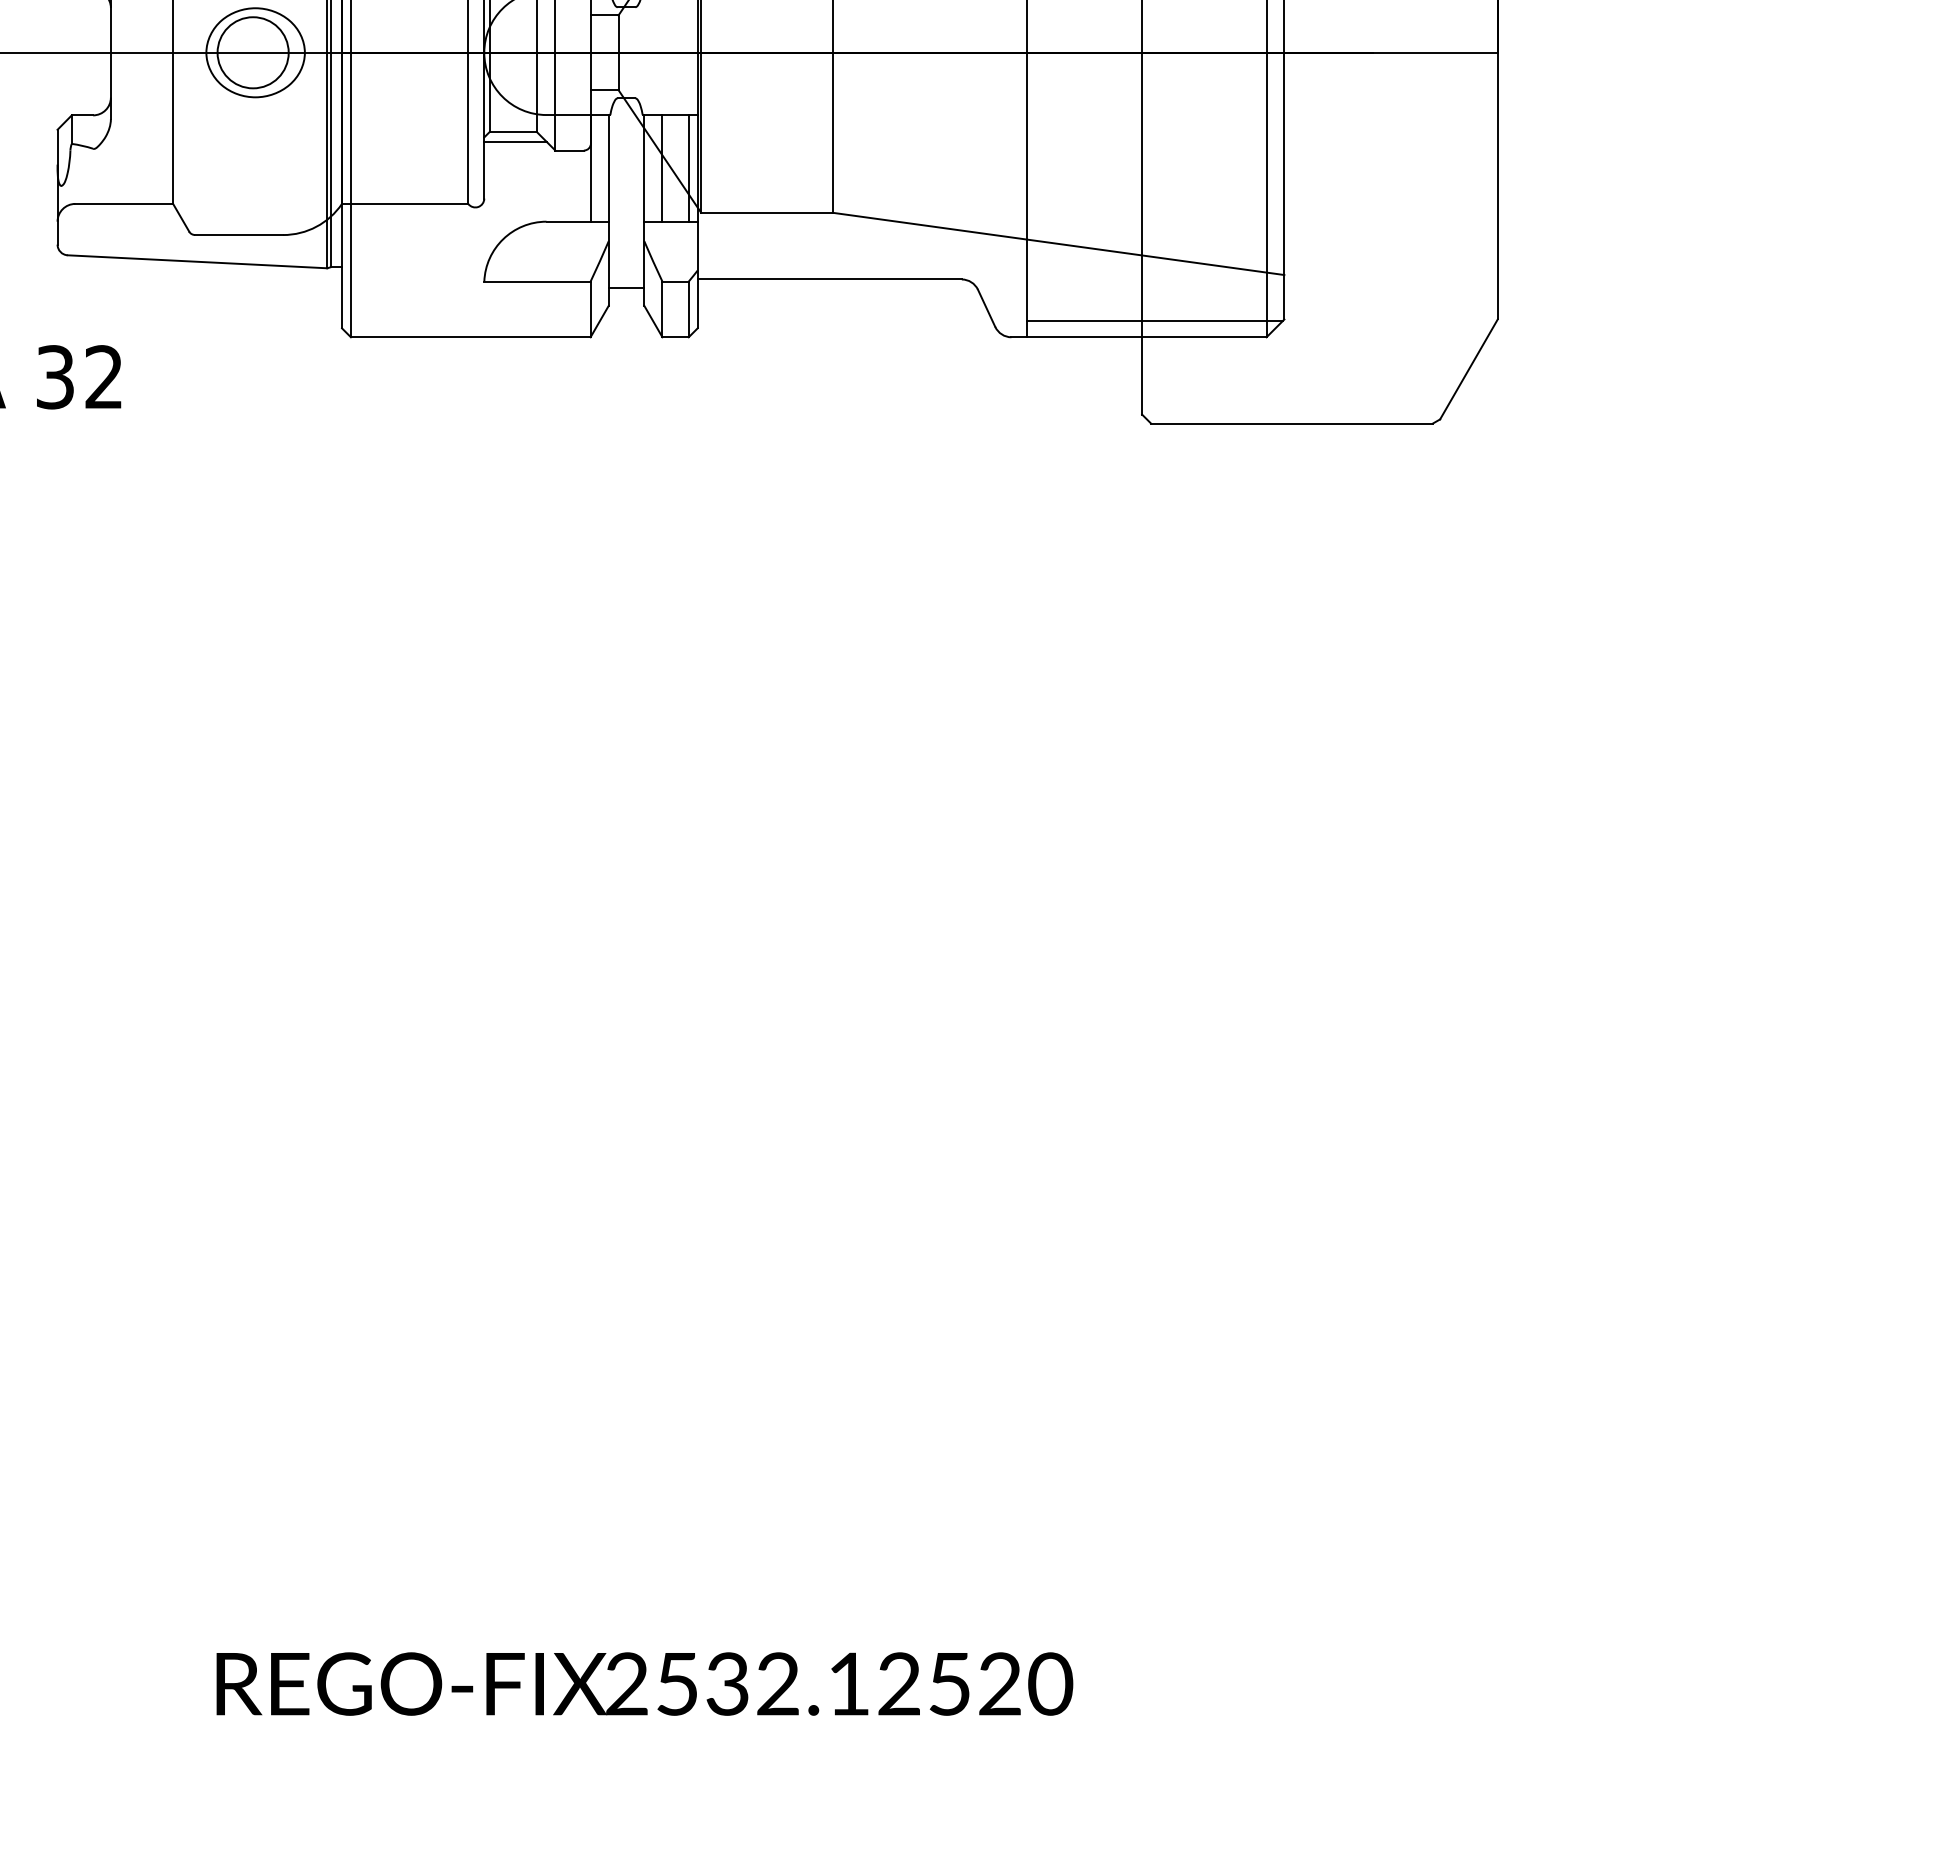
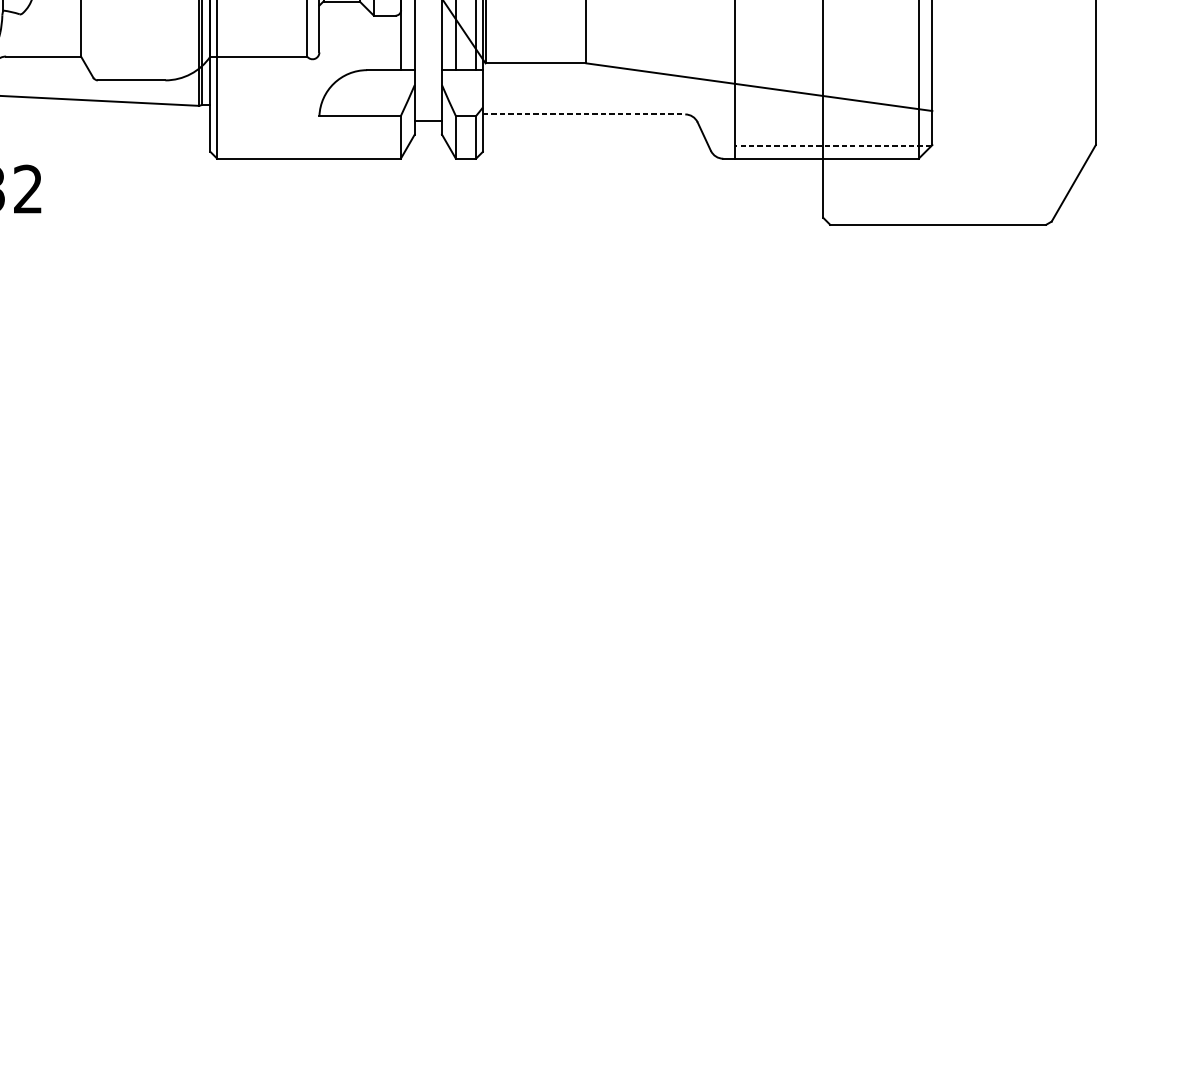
line: (515, 141) -> (343, 8), removed
line: (830, 279) -> (584, 114), solid -> dashed
line: (1154, 320) -> (832, 145), solid -> dashed

